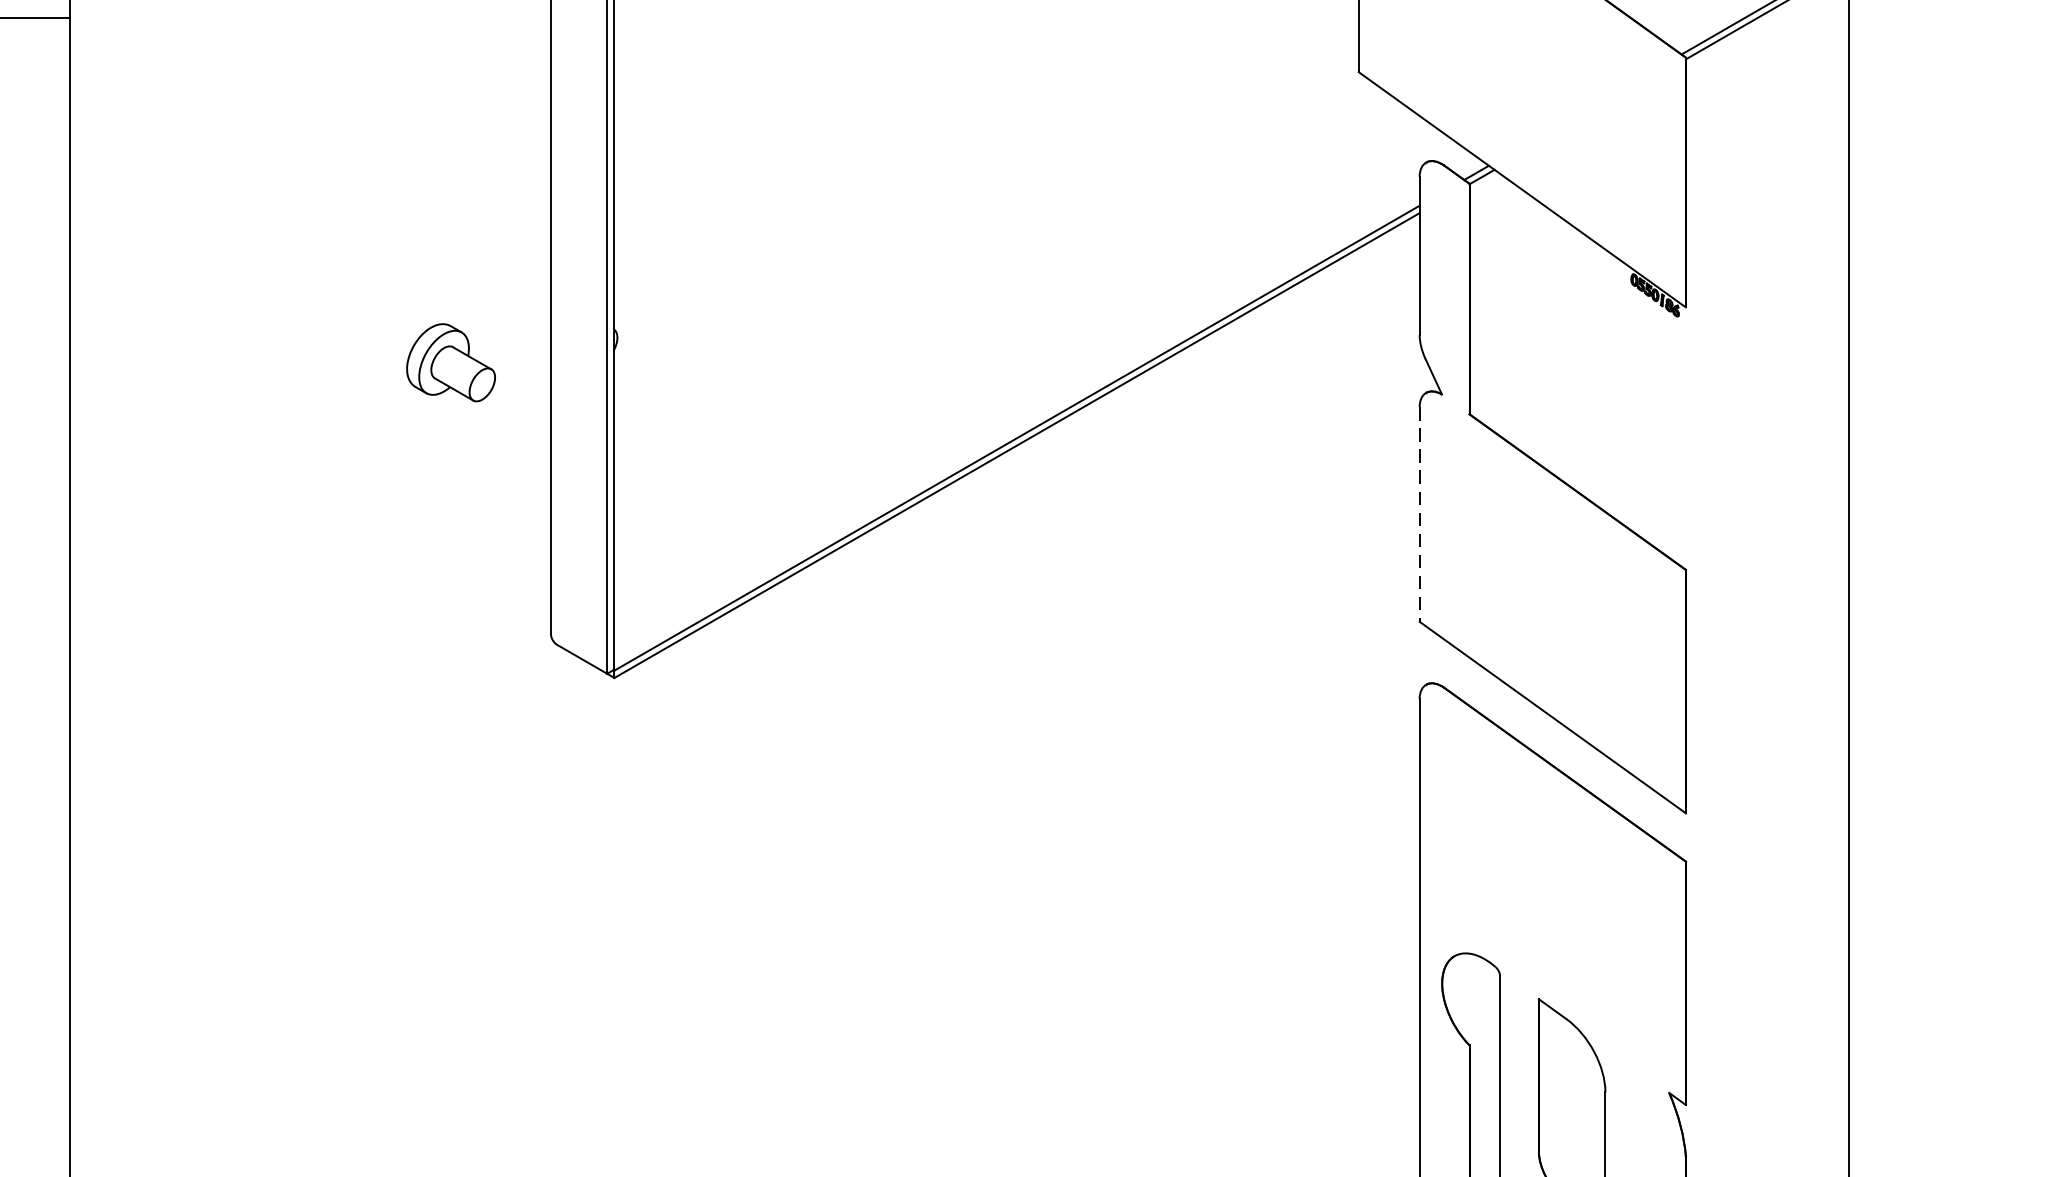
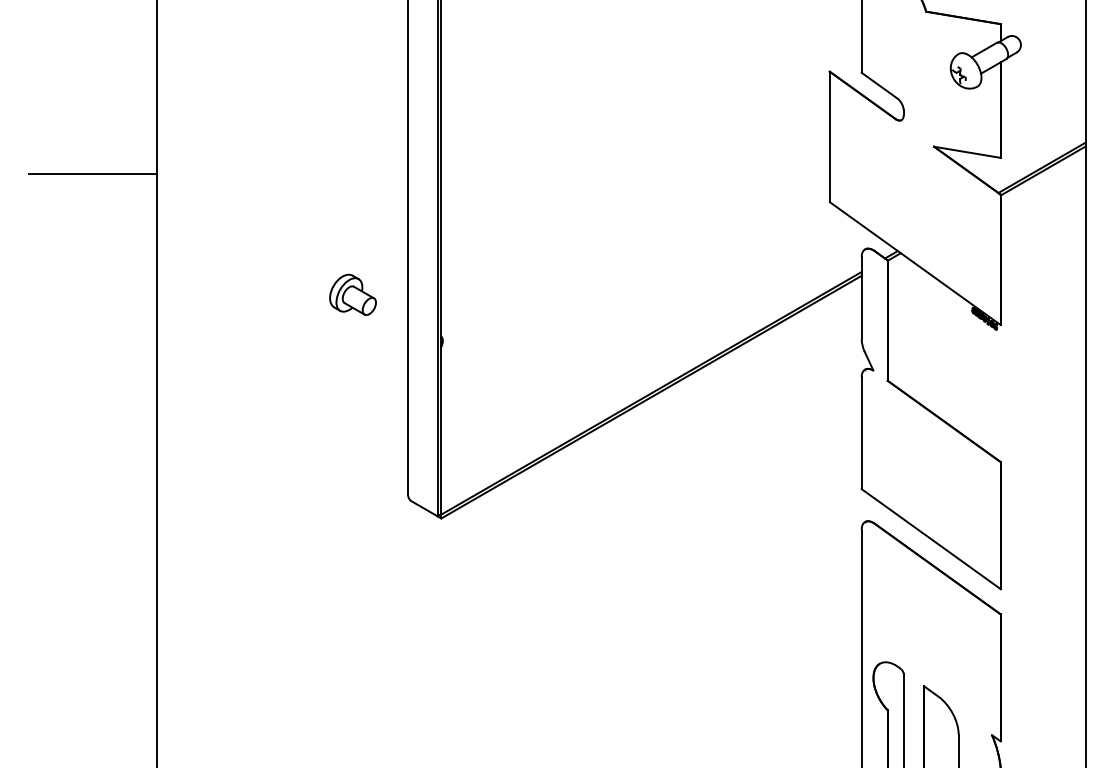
part: (450, 361) -> (352, 294), moved
line: (1419, 515) -> (861, 433), dashed -> solid

